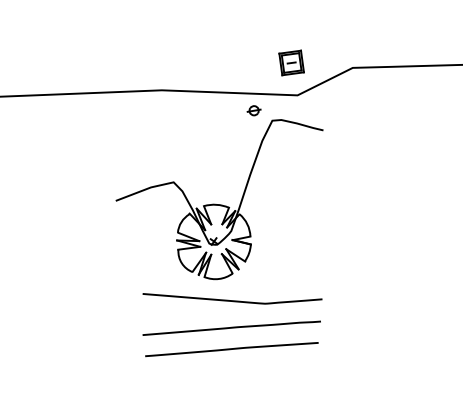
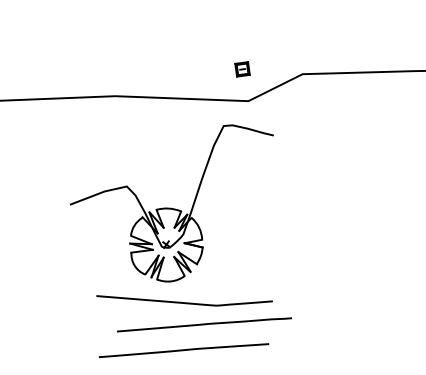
part: (291, 62) -> (242, 68), size x0.6
part: (253, 110) -> (205, 116), removed
line: (231, 327) -> (204, 324), moved

